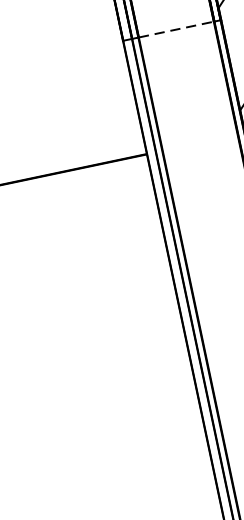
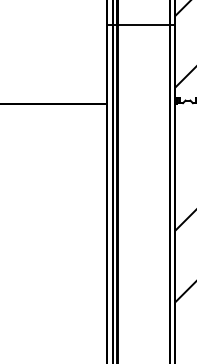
line: (177, 29) -> (144, 24), dashed -> solid

